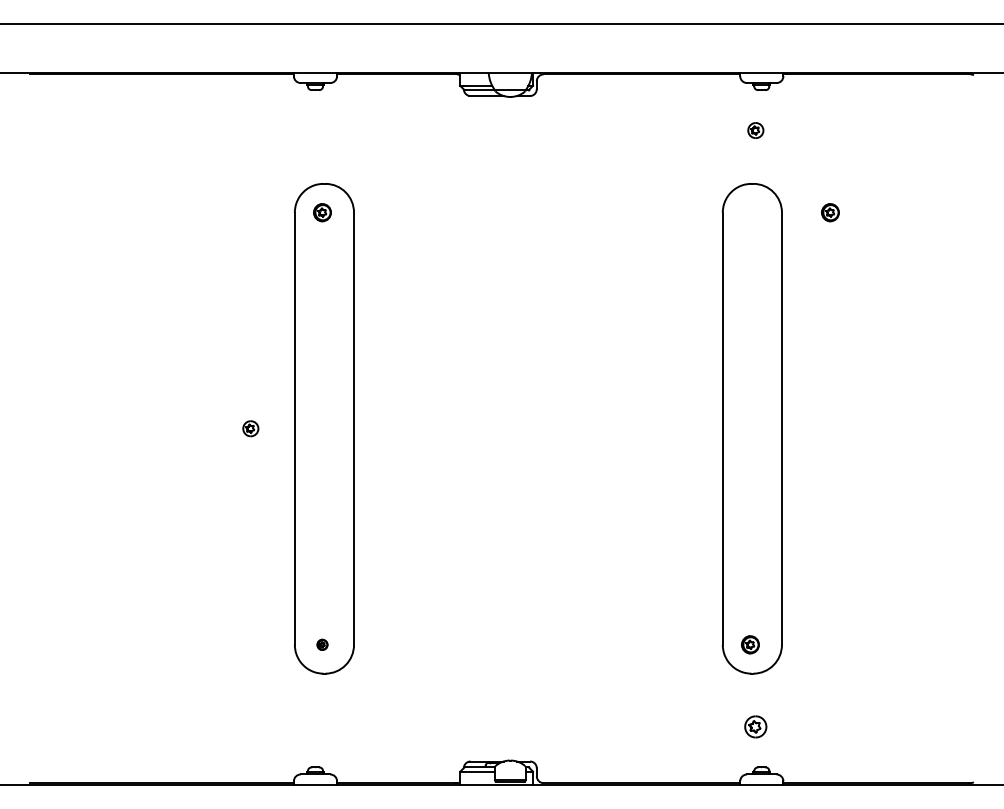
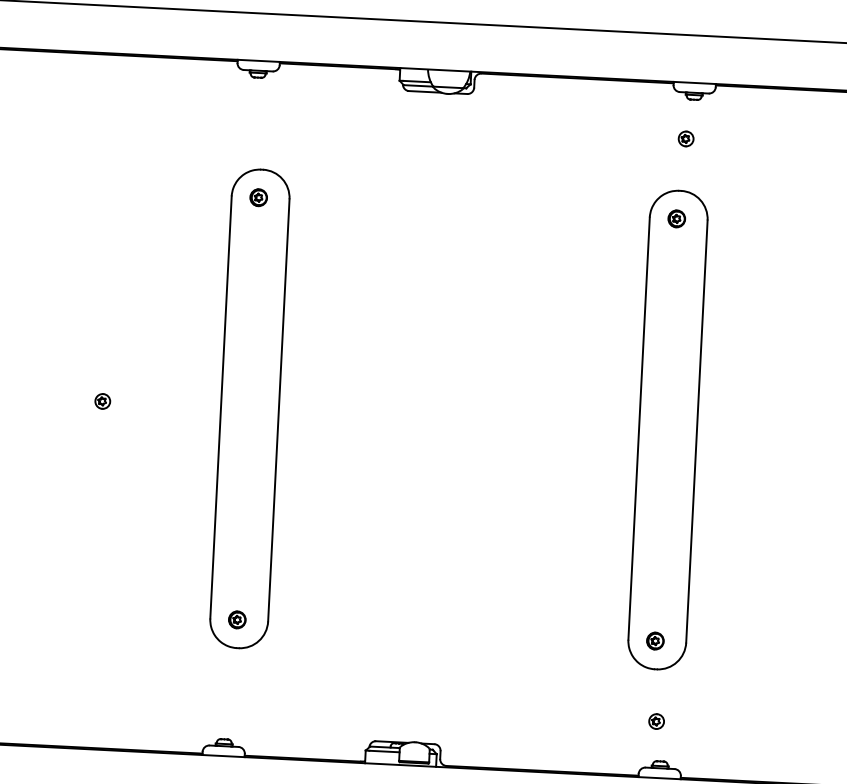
part: (830, 212) -> (676, 218), moved
part: (250, 428) -> (102, 401), moved
part: (322, 644) -> (237, 619), size x1.67
part: (755, 726) -> (656, 721), size x0.71

